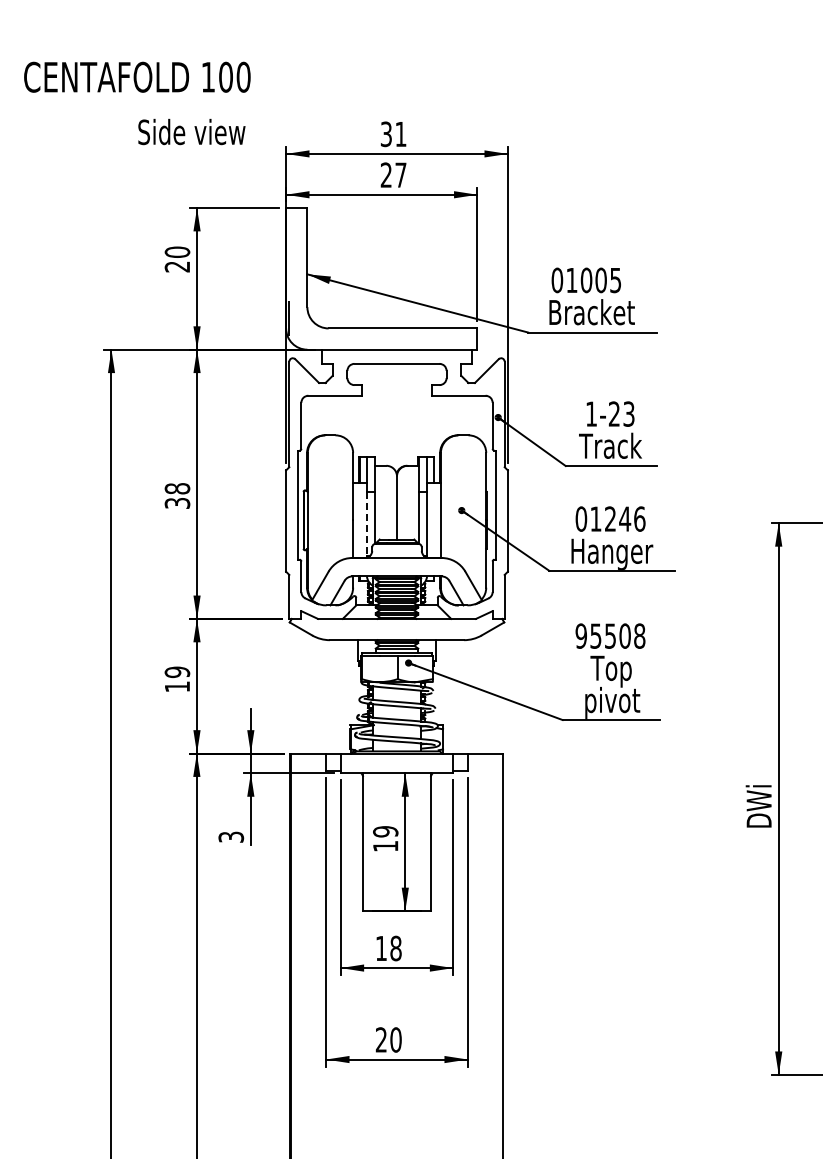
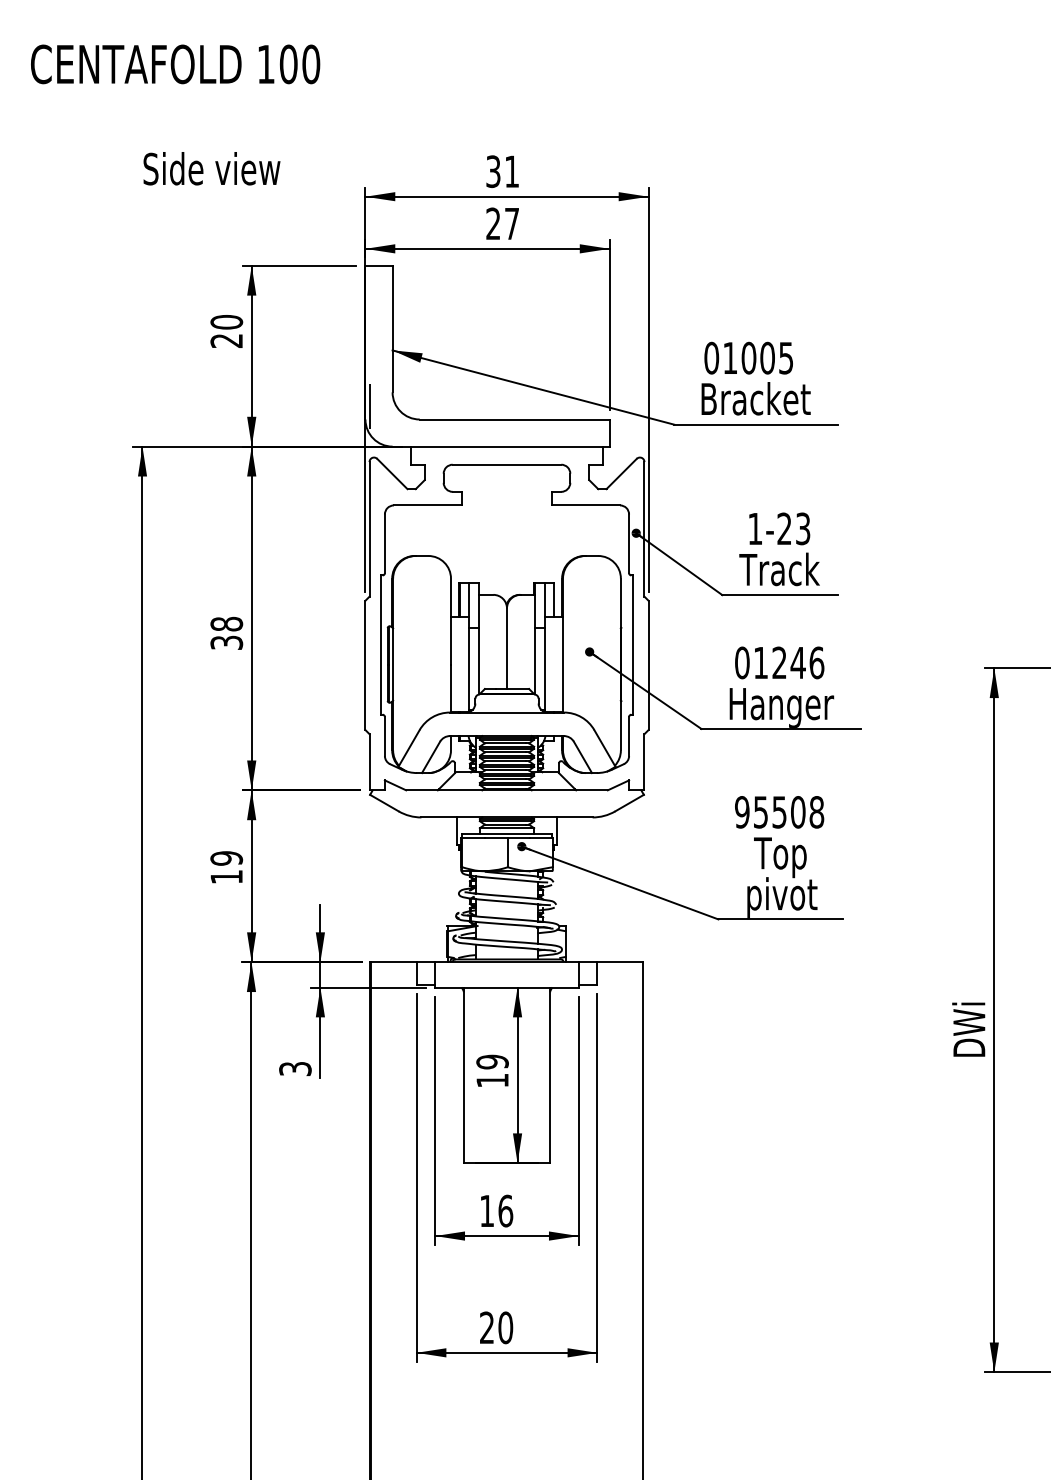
text: (137, 76) -> (175, 63), moved
text: (191, 131) -> (211, 168), moved
line: (366, 523) -> (468, 668), dashed -> solid
text: (395, 948) -> (505, 1211), 18 -> 16

